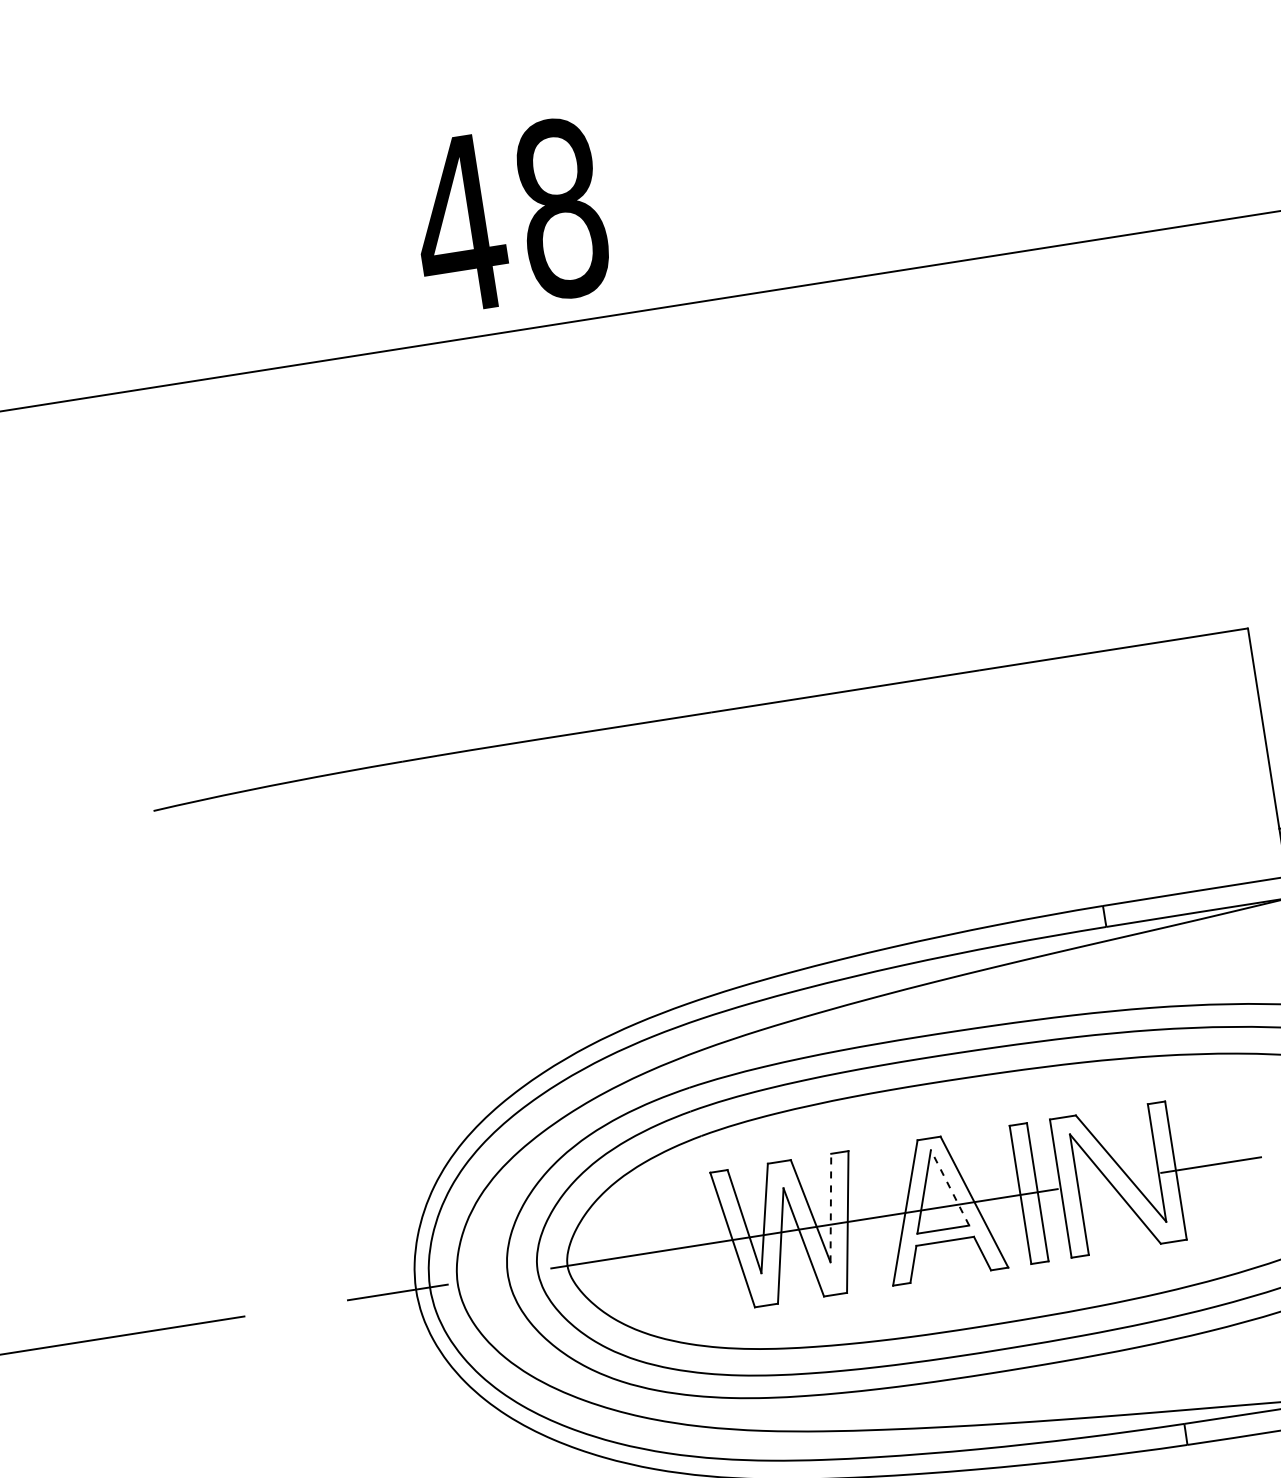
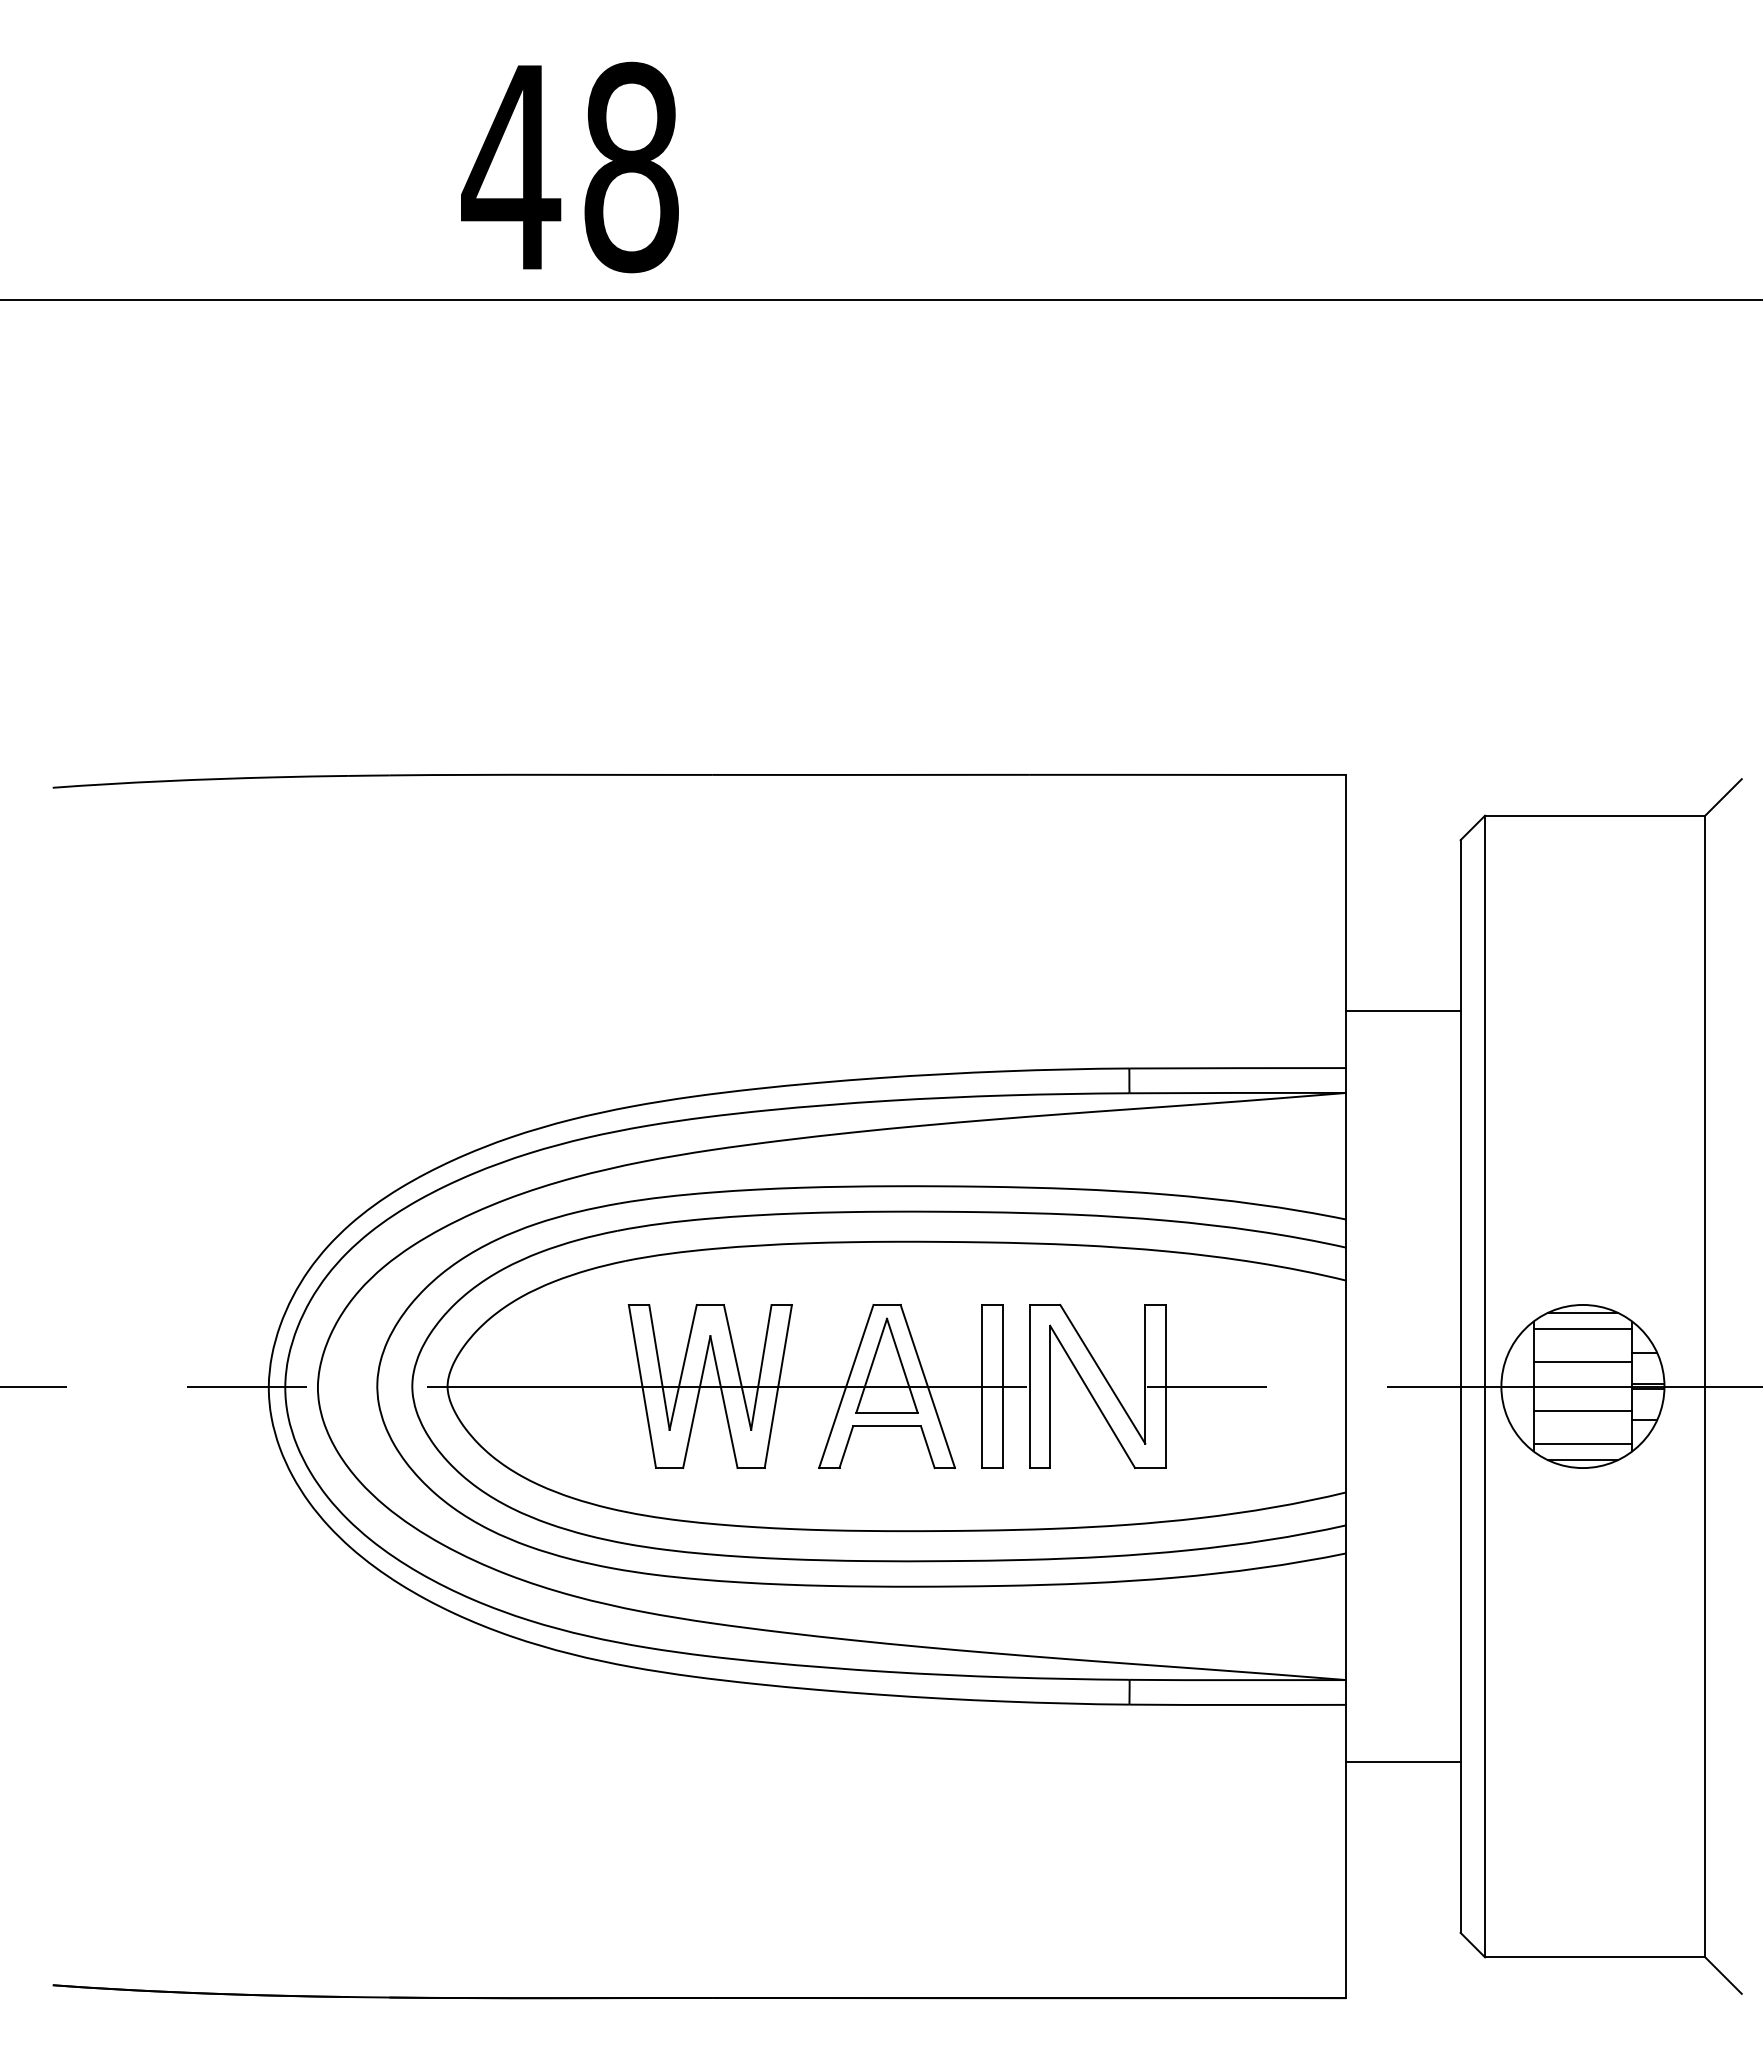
line: (950, 1187) -> (902, 1365), dashed -> solid
line: (830, 1207) -> (761, 1366), dashed -> solid

